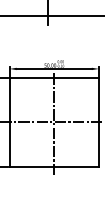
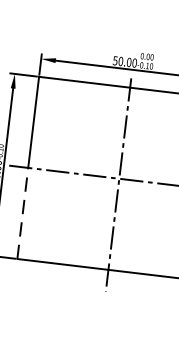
line: (9, 144) -> (22, 212), solid -> dashed

